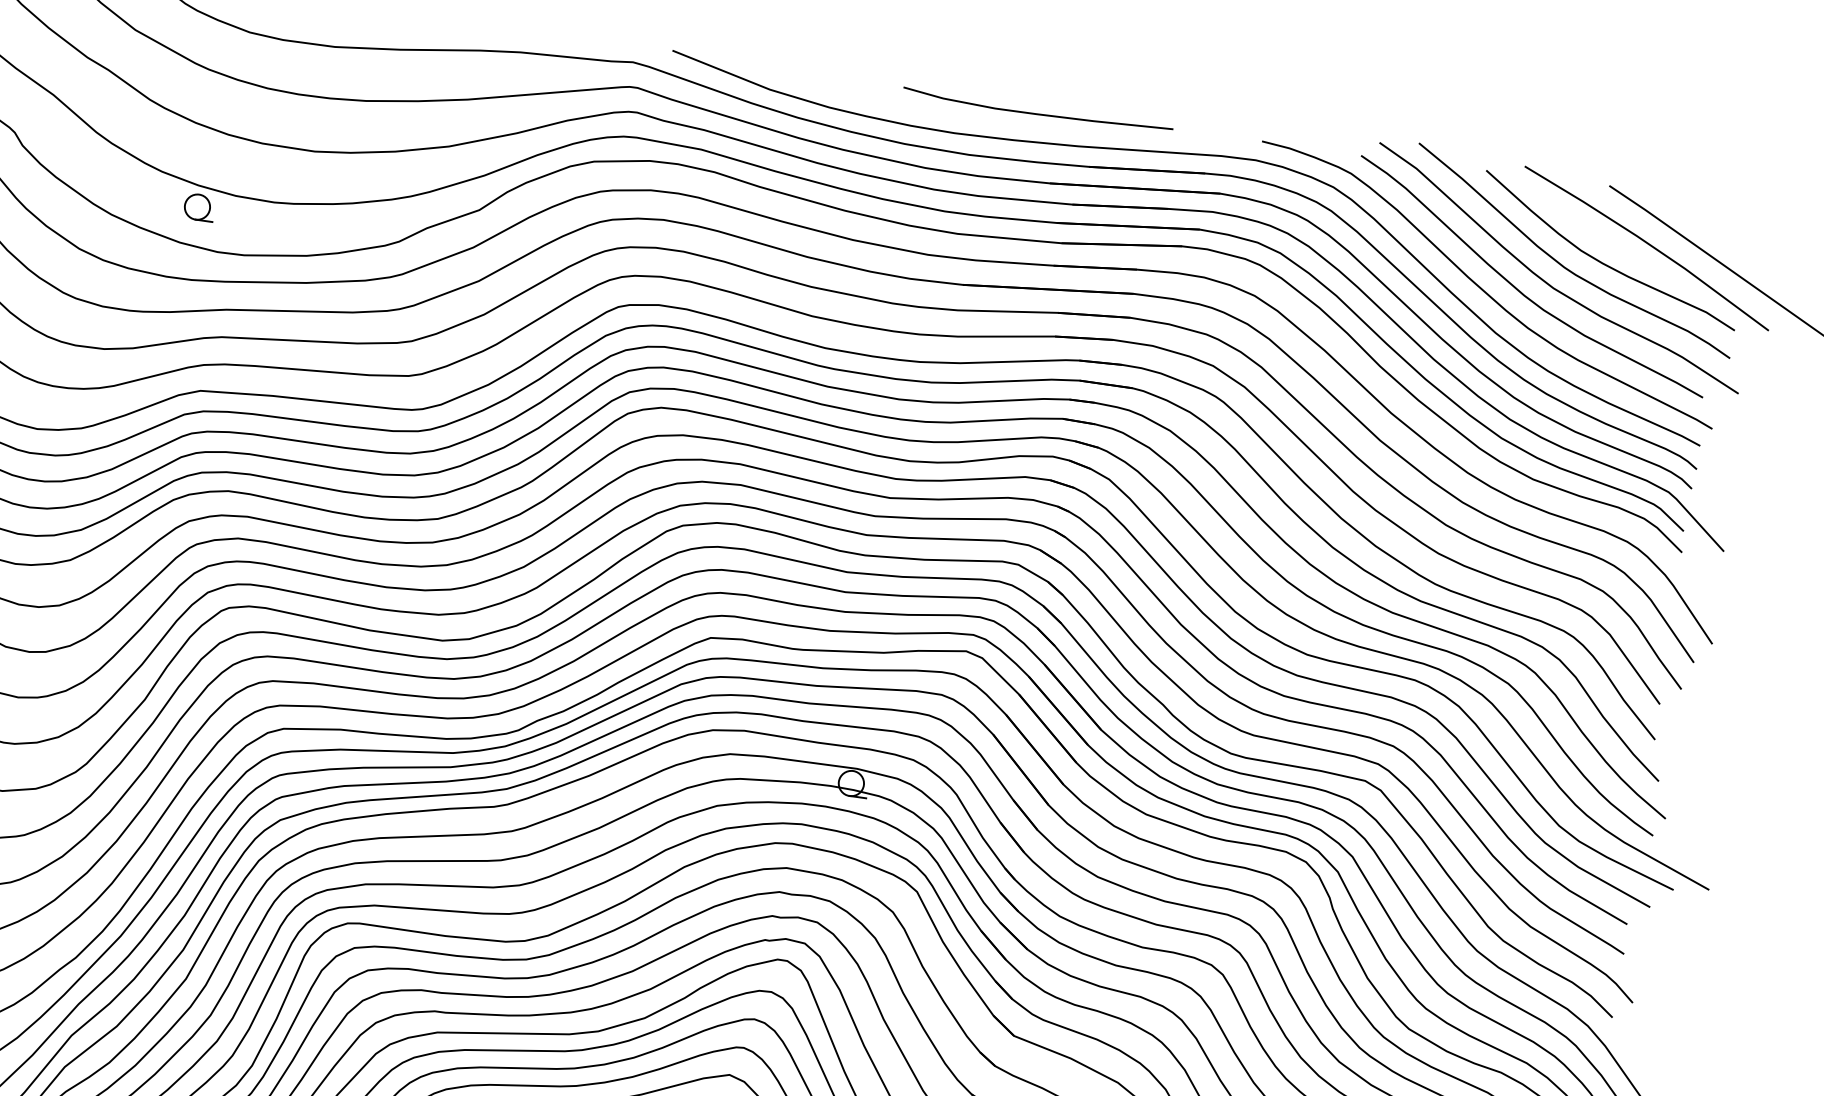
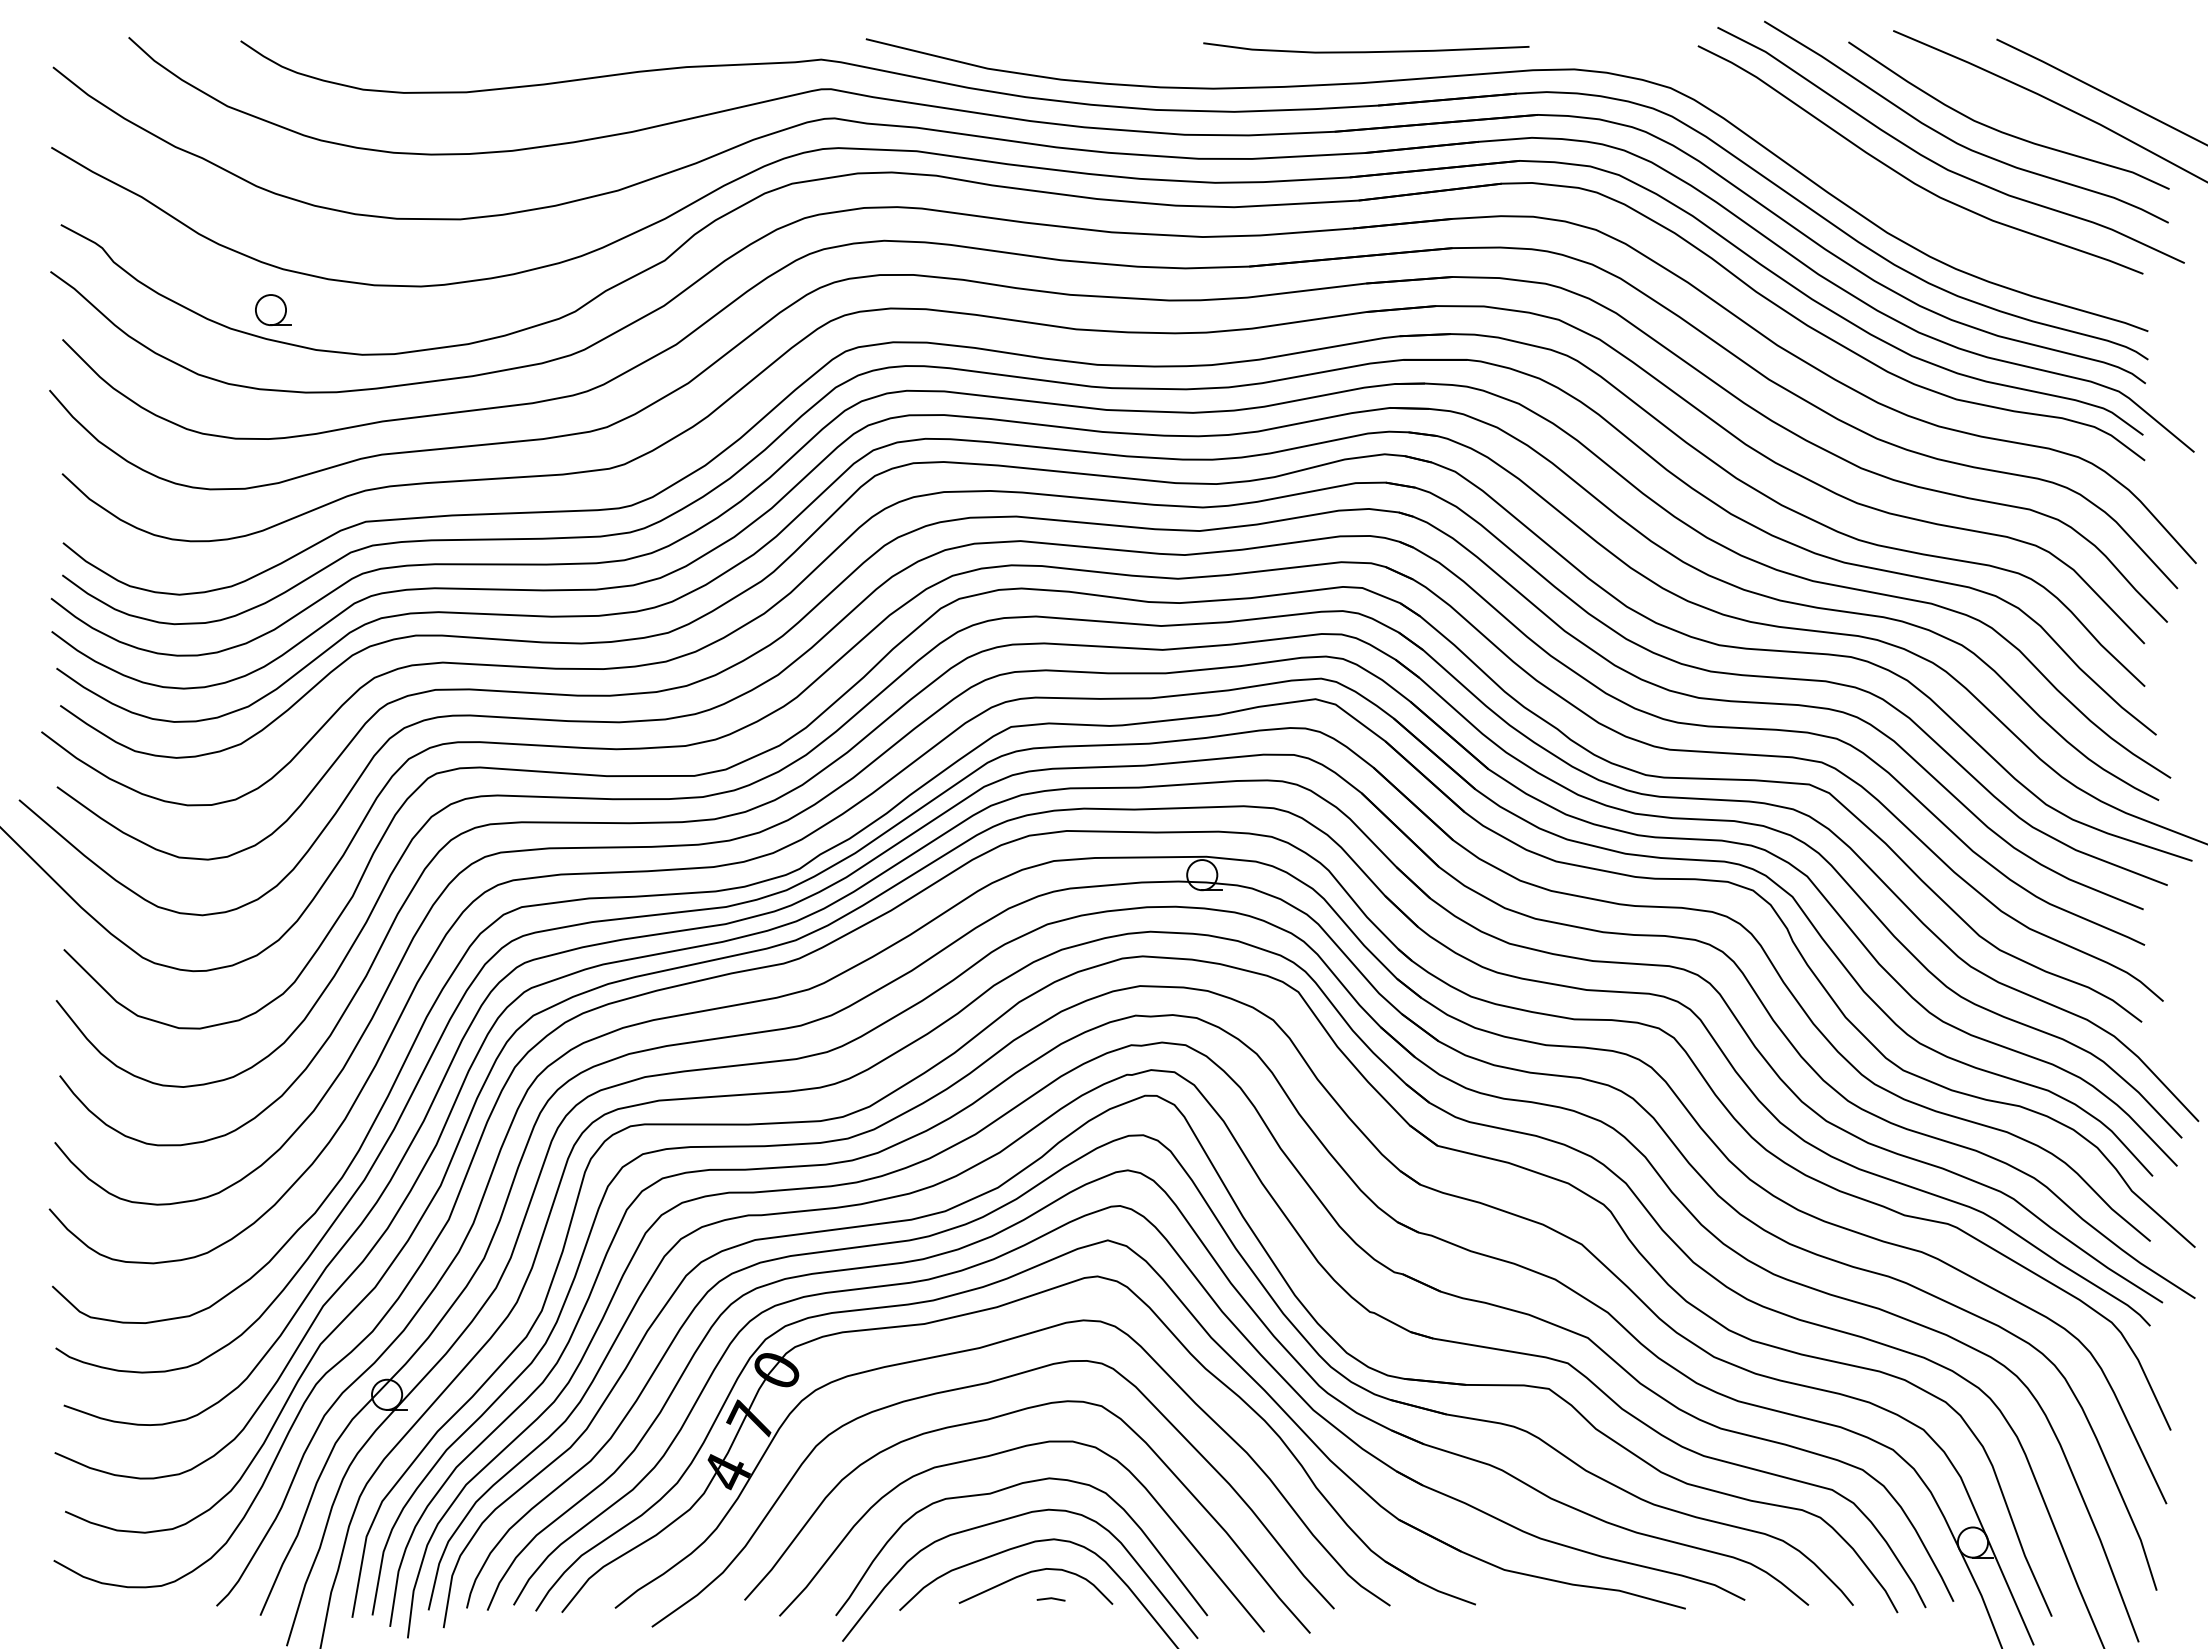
curve: (1037, 113) -> (1366, 51), moved
part: (199, 207) -> (273, 310), moved
curve: (1483, 289) -> (1865, 183), removed

